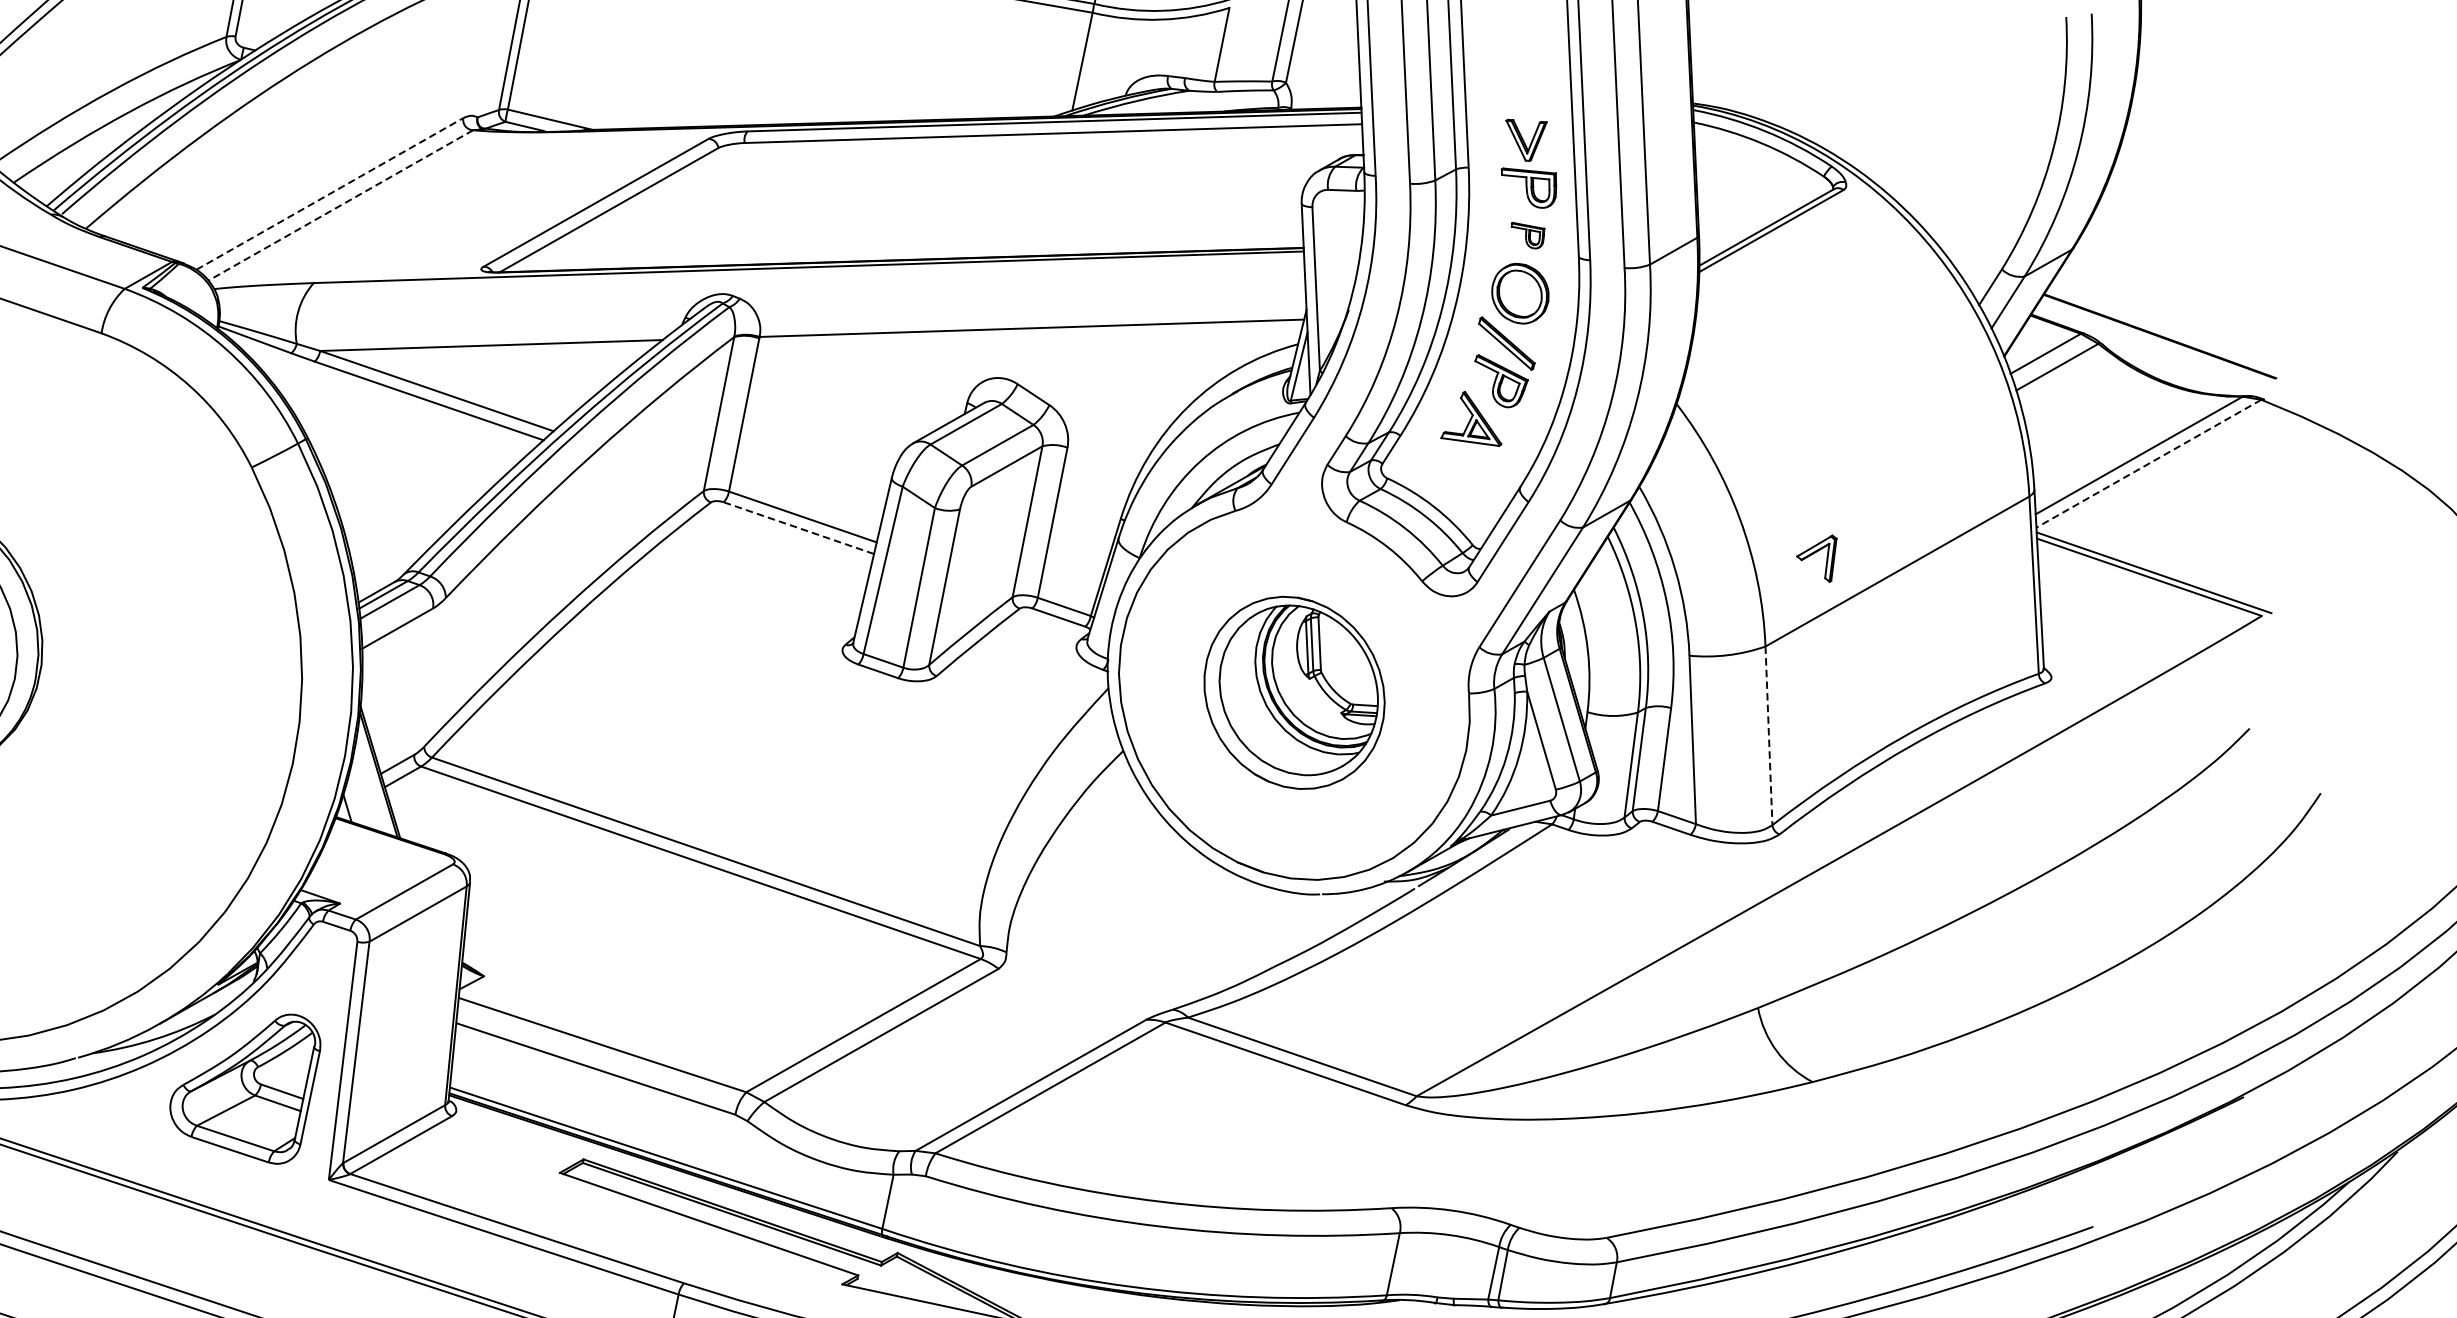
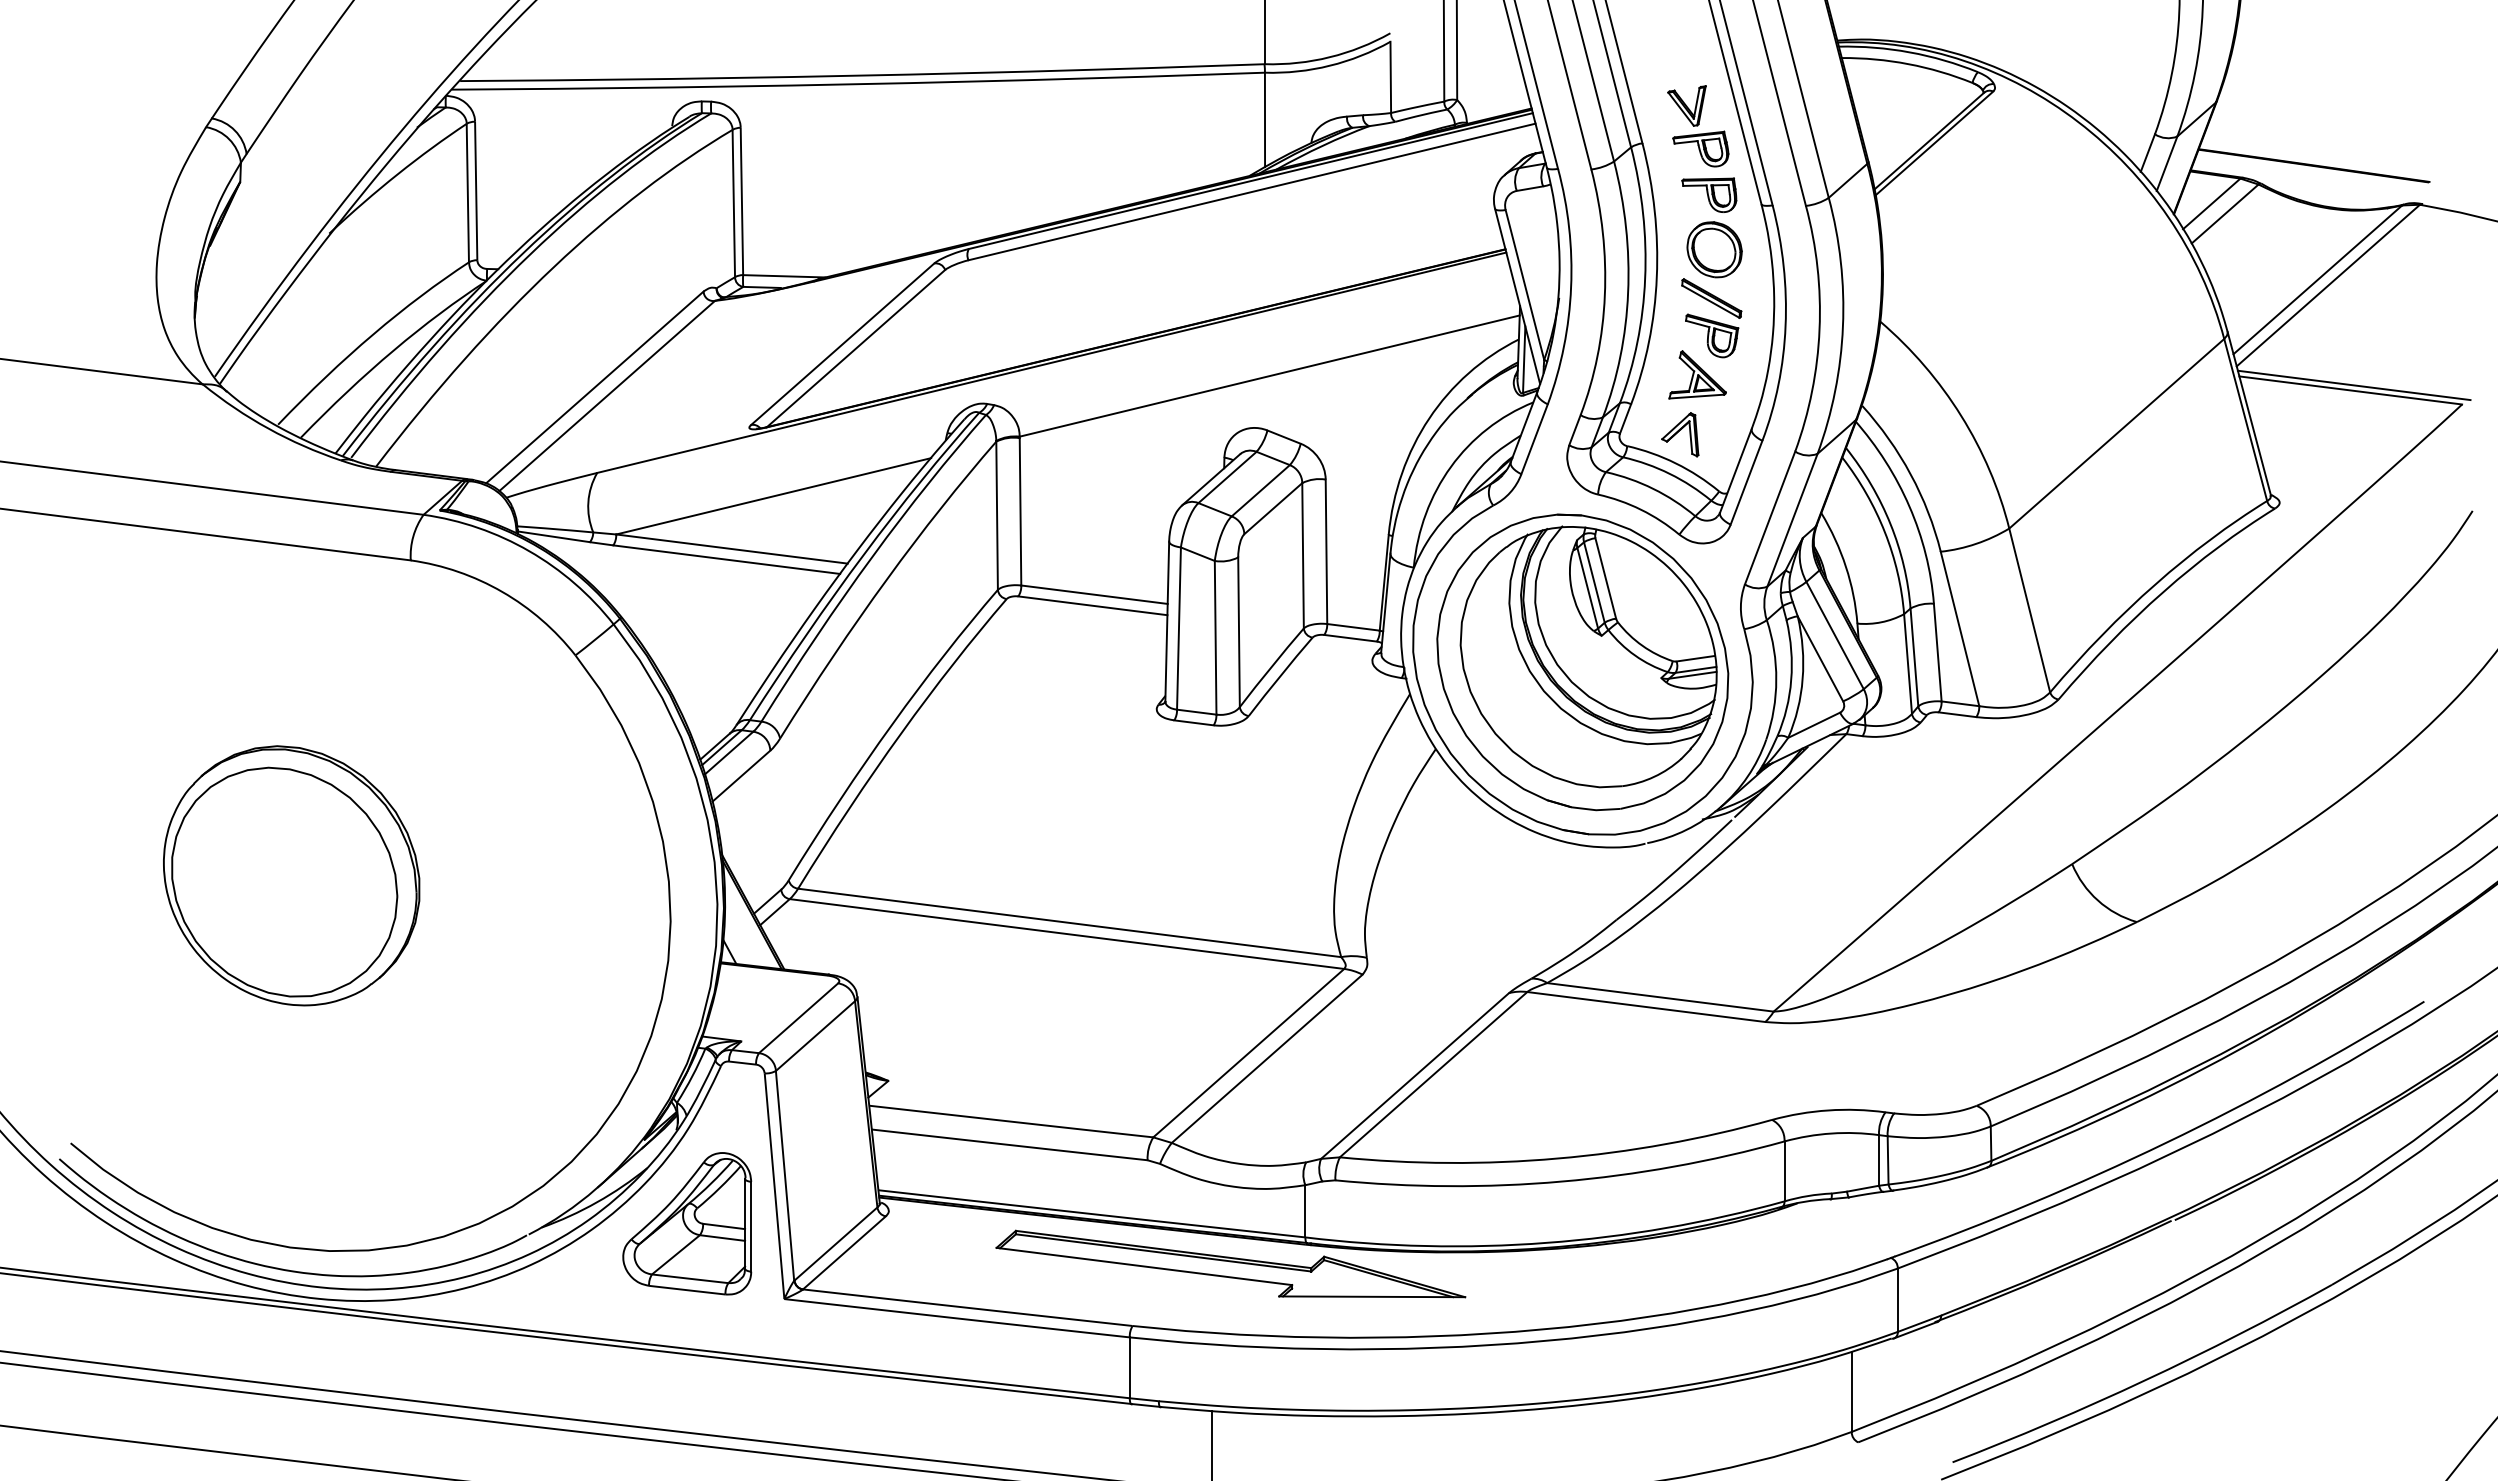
line: (329, 193) -> (594, 387), dashed -> solid
line: (341, 206) -> (607, 396), dashed -> solid
part: (1527, 235) -> (1709, 194), size x1.67
line: (2149, 463) -> (2328, 285), dashed -> solid
line: (798, 527) -> (1092, 605), dashed -> solid
part: (1817, 555) -> (1680, 434), moved
part: (1294, 692) -> (1582, 662), size x1.67
line: (1768, 735) -> (2029, 610), dashed -> solid

